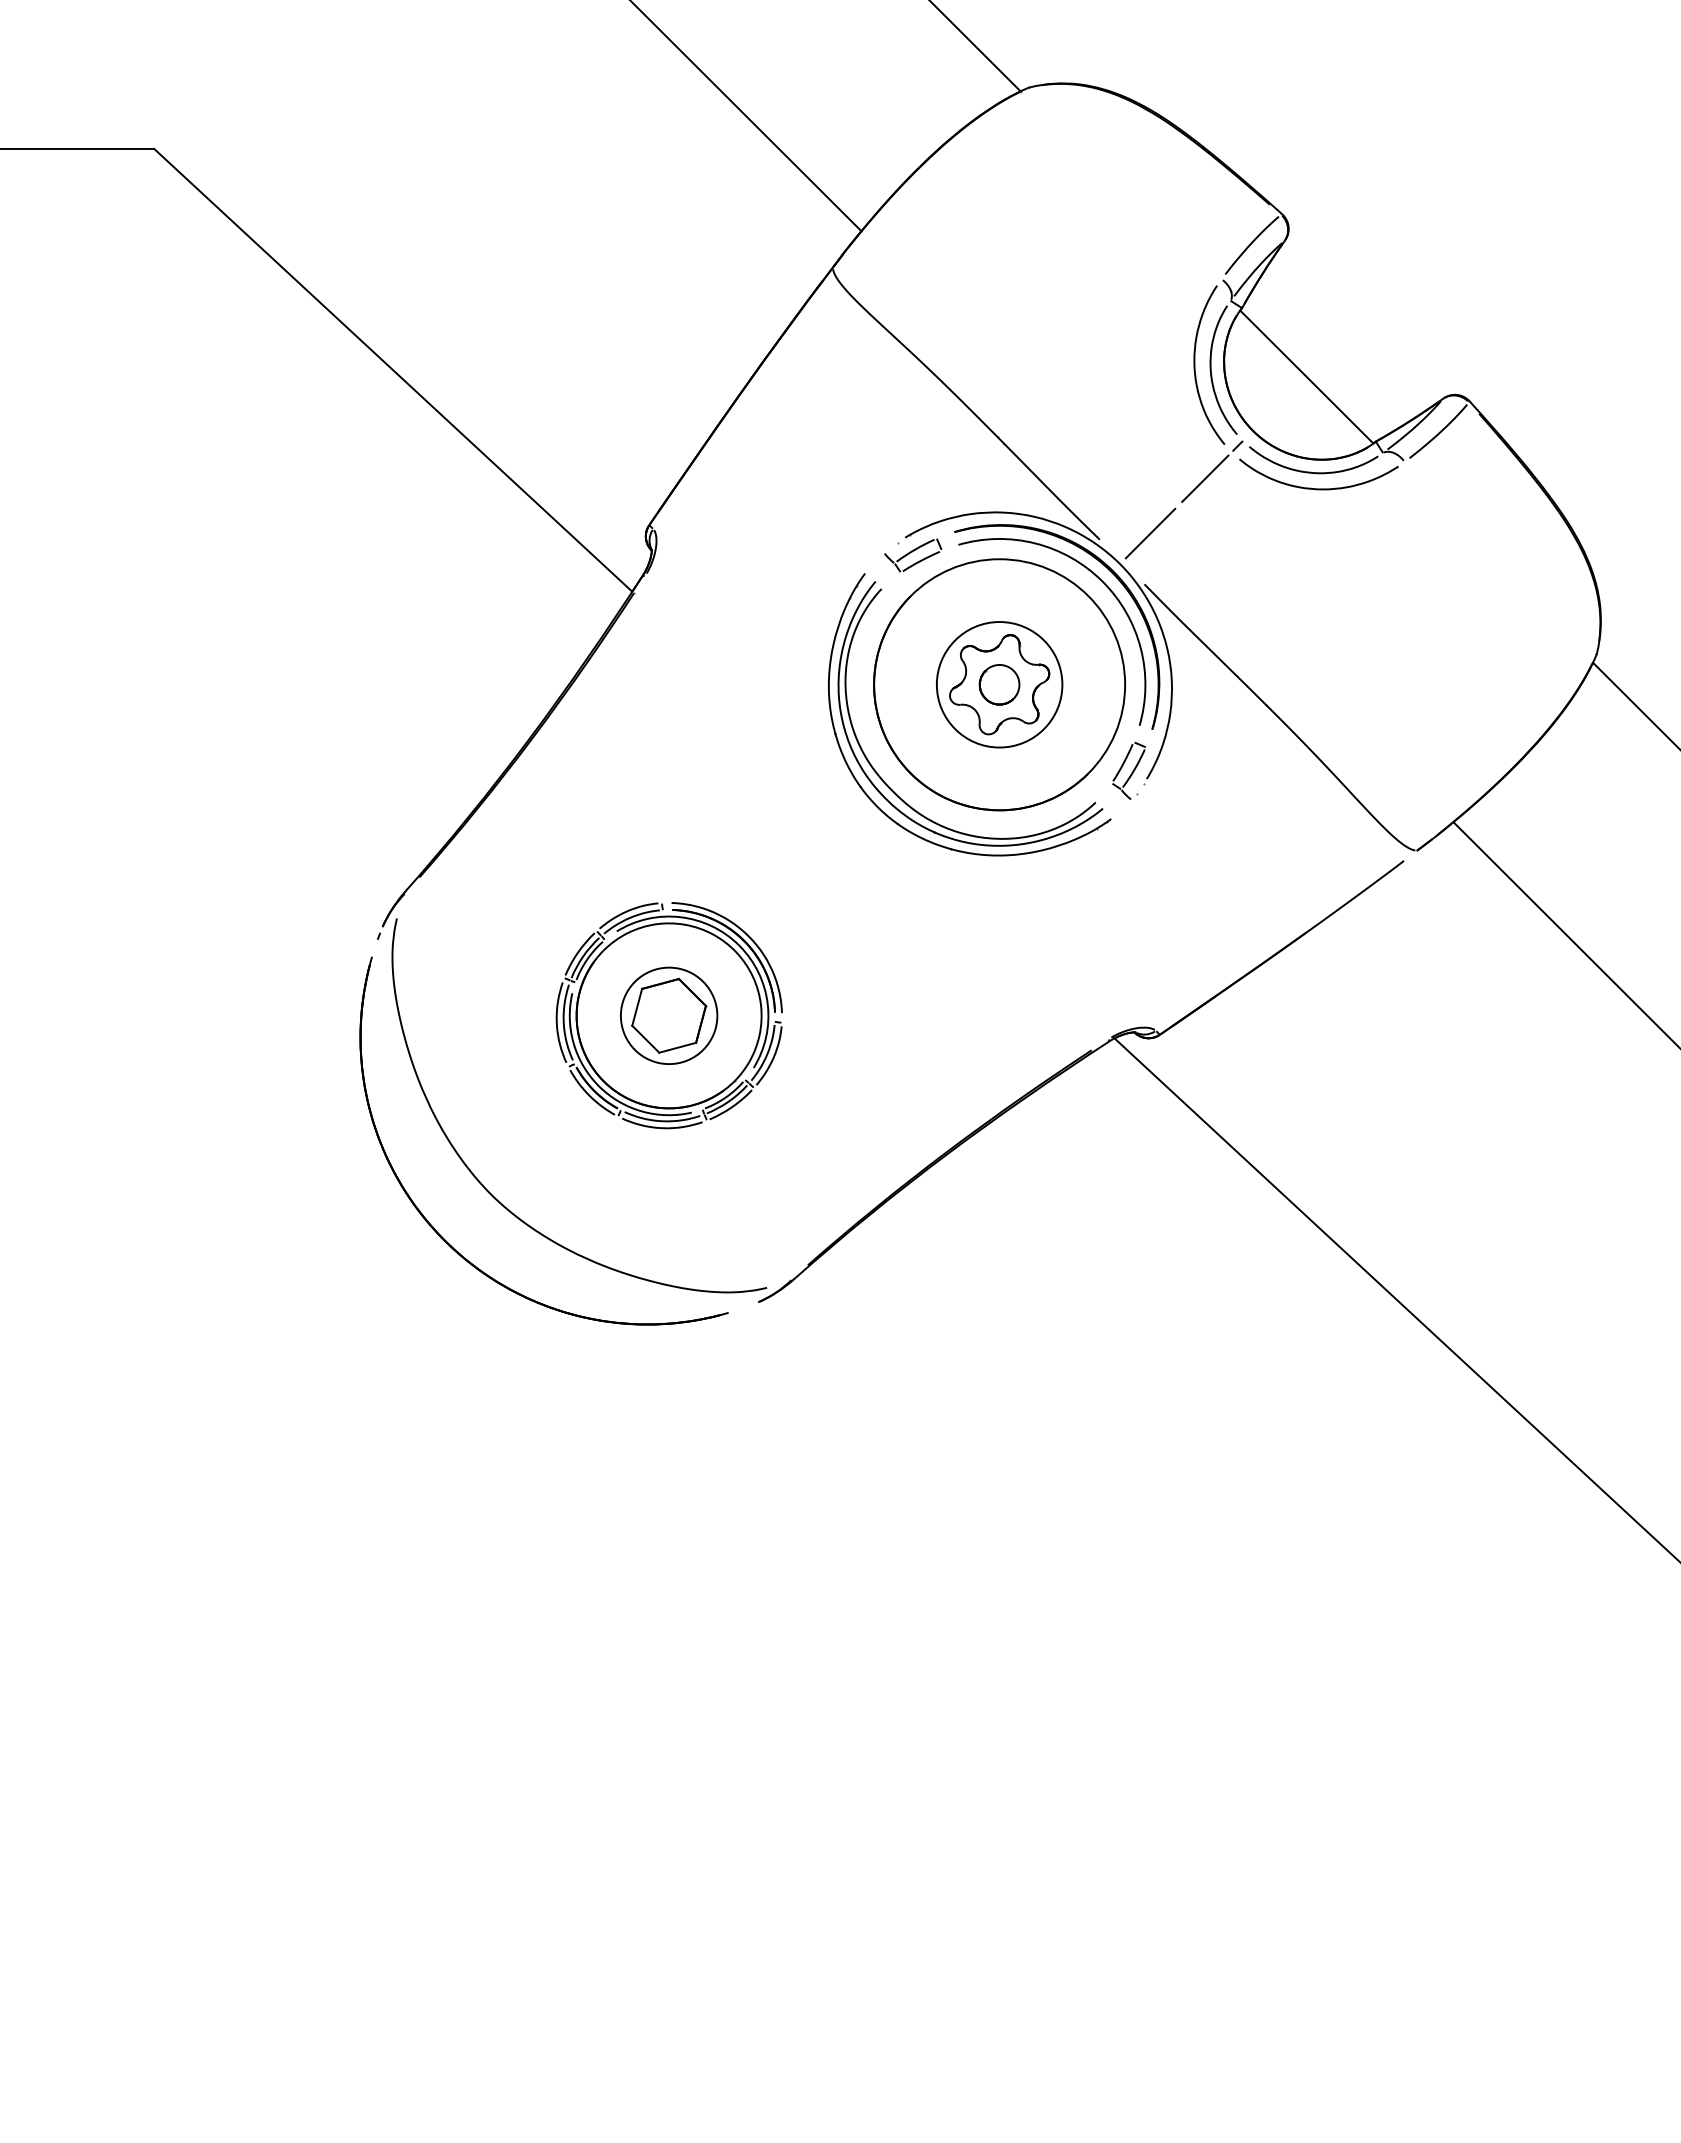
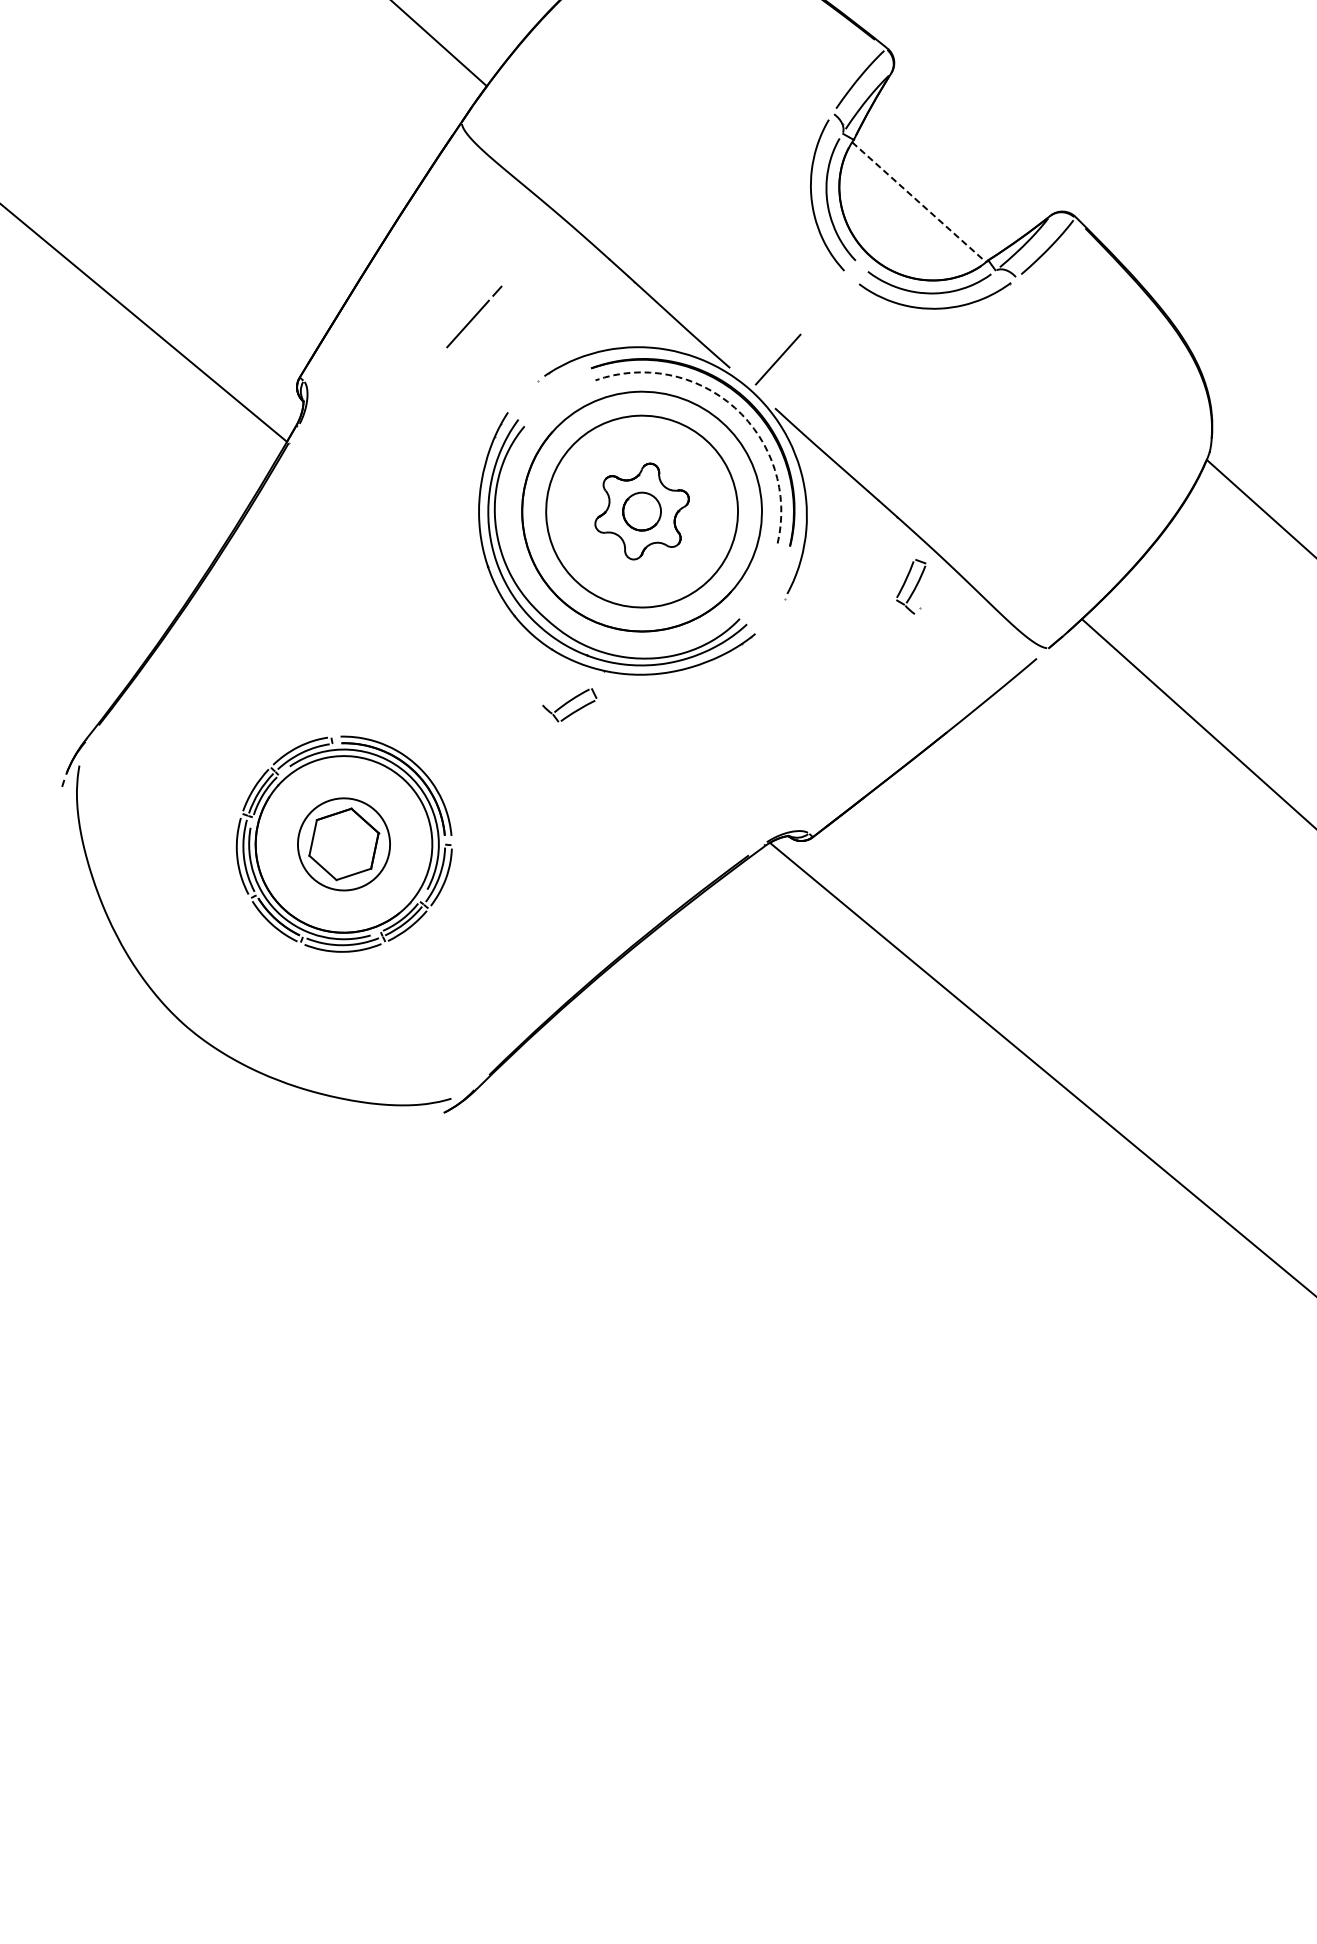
line: (1307, 377) -> (919, 202), solid -> dashed
line: (1212, 471) -> (474, 316), moved
part: (913, 555) -> (570, 705), moved
arc: (1102, 581) -> (734, 407), solid -> dashed
circle: (999, 684) -> (641, 511), size x1.6
part: (1128, 770) -> (910, 586), moved
part: (444, 1238) -> (141, 1068), removed

